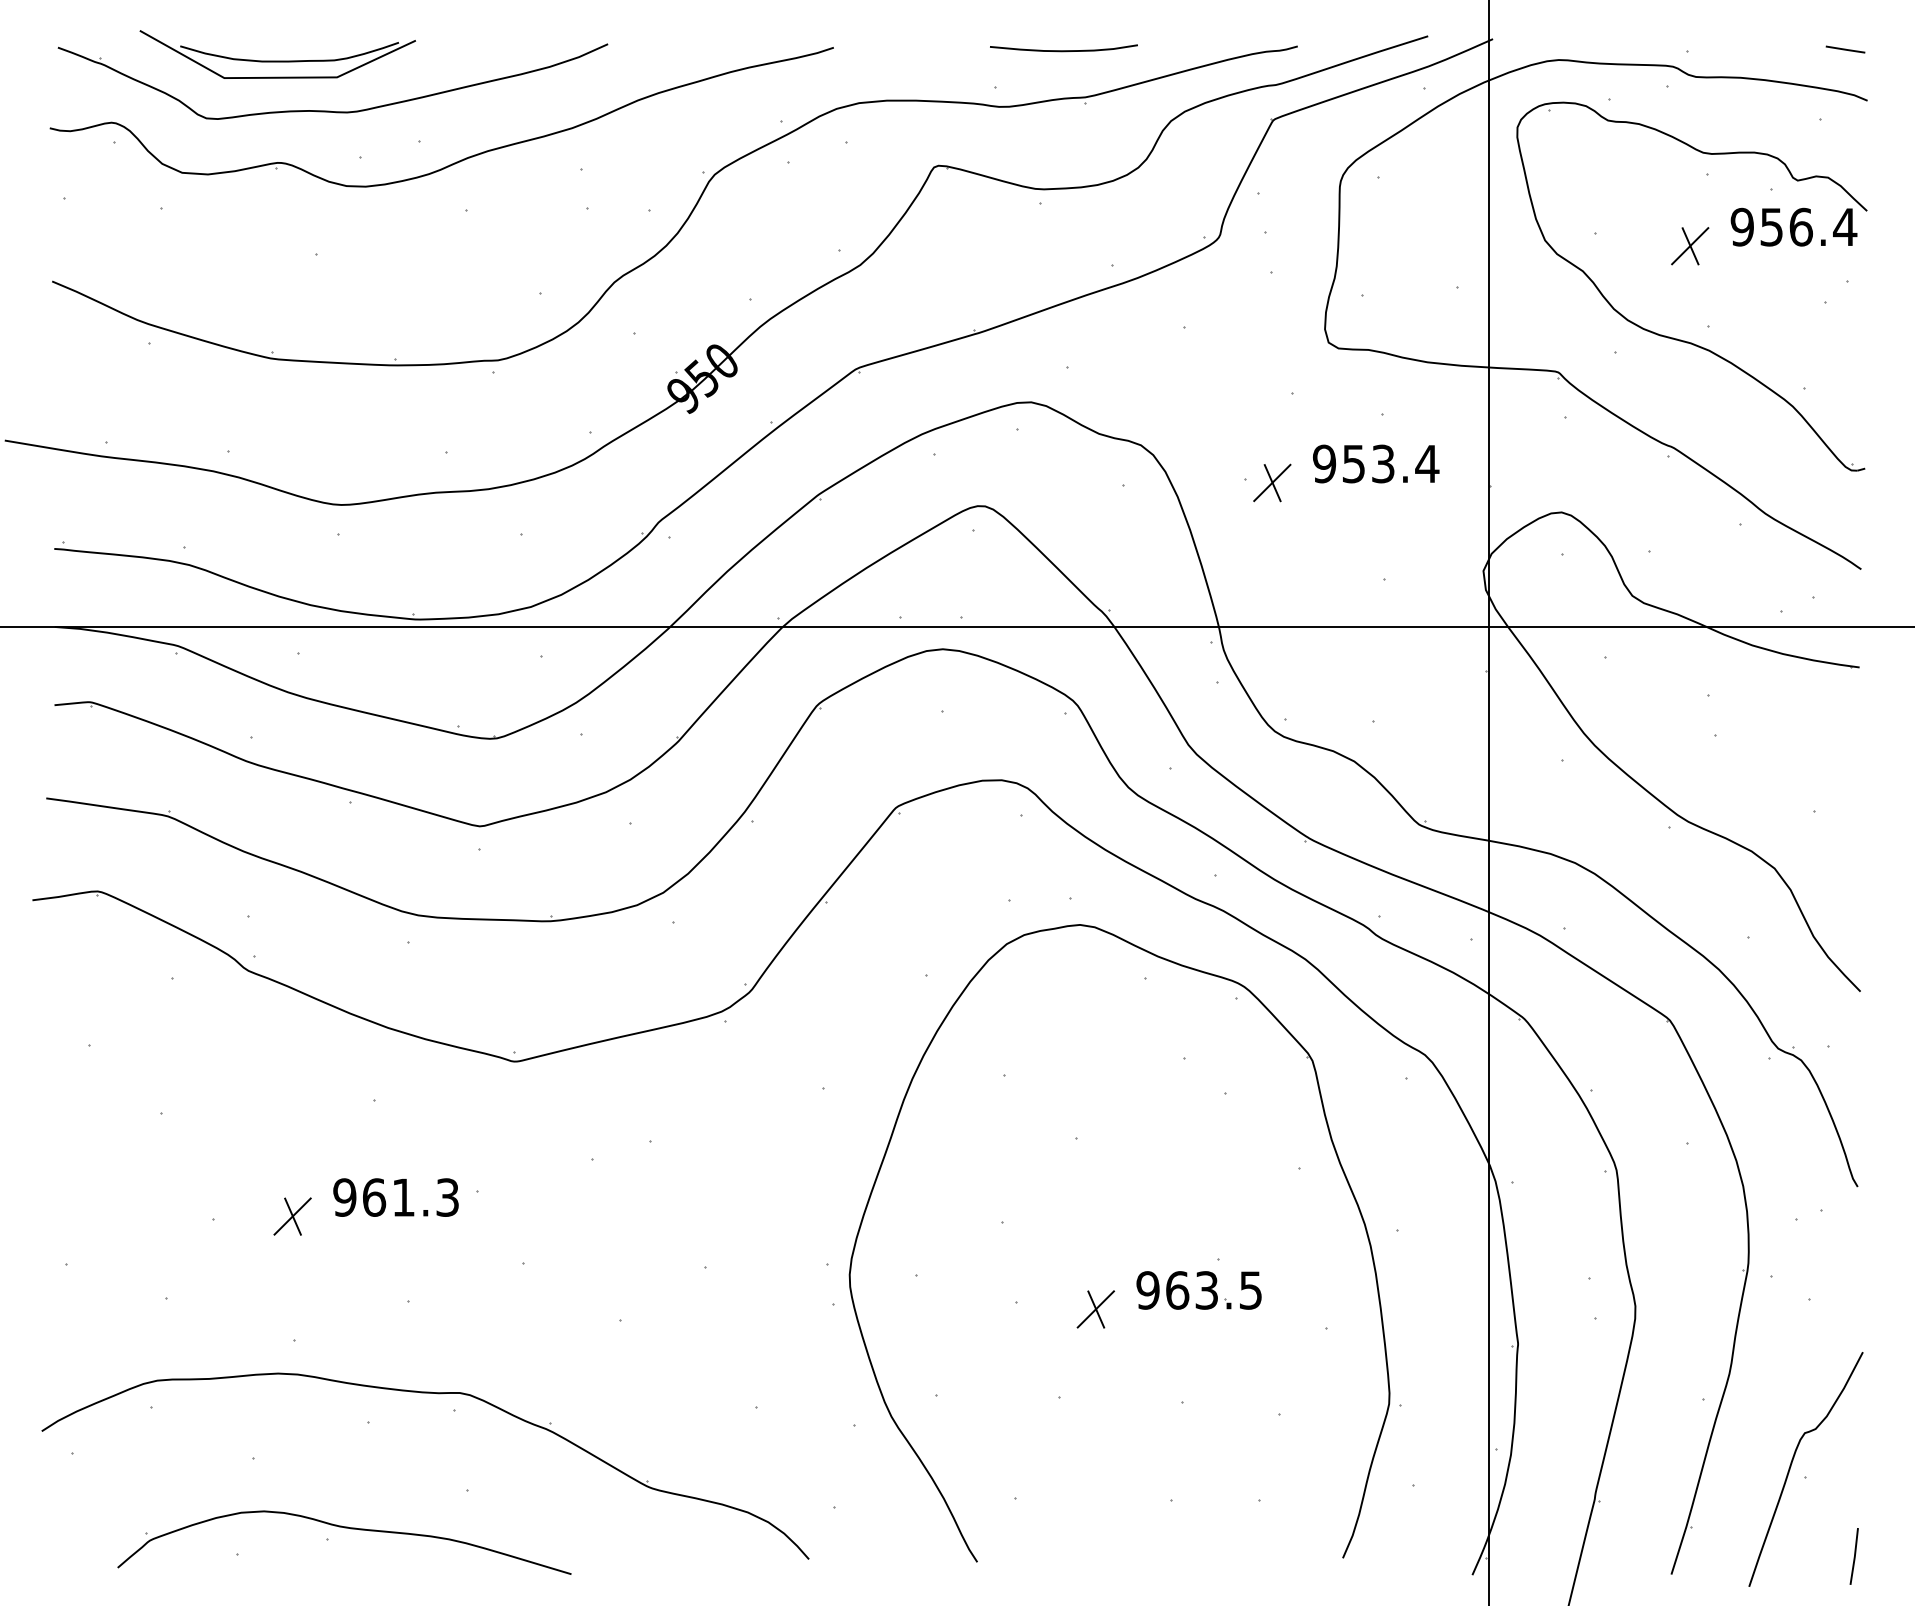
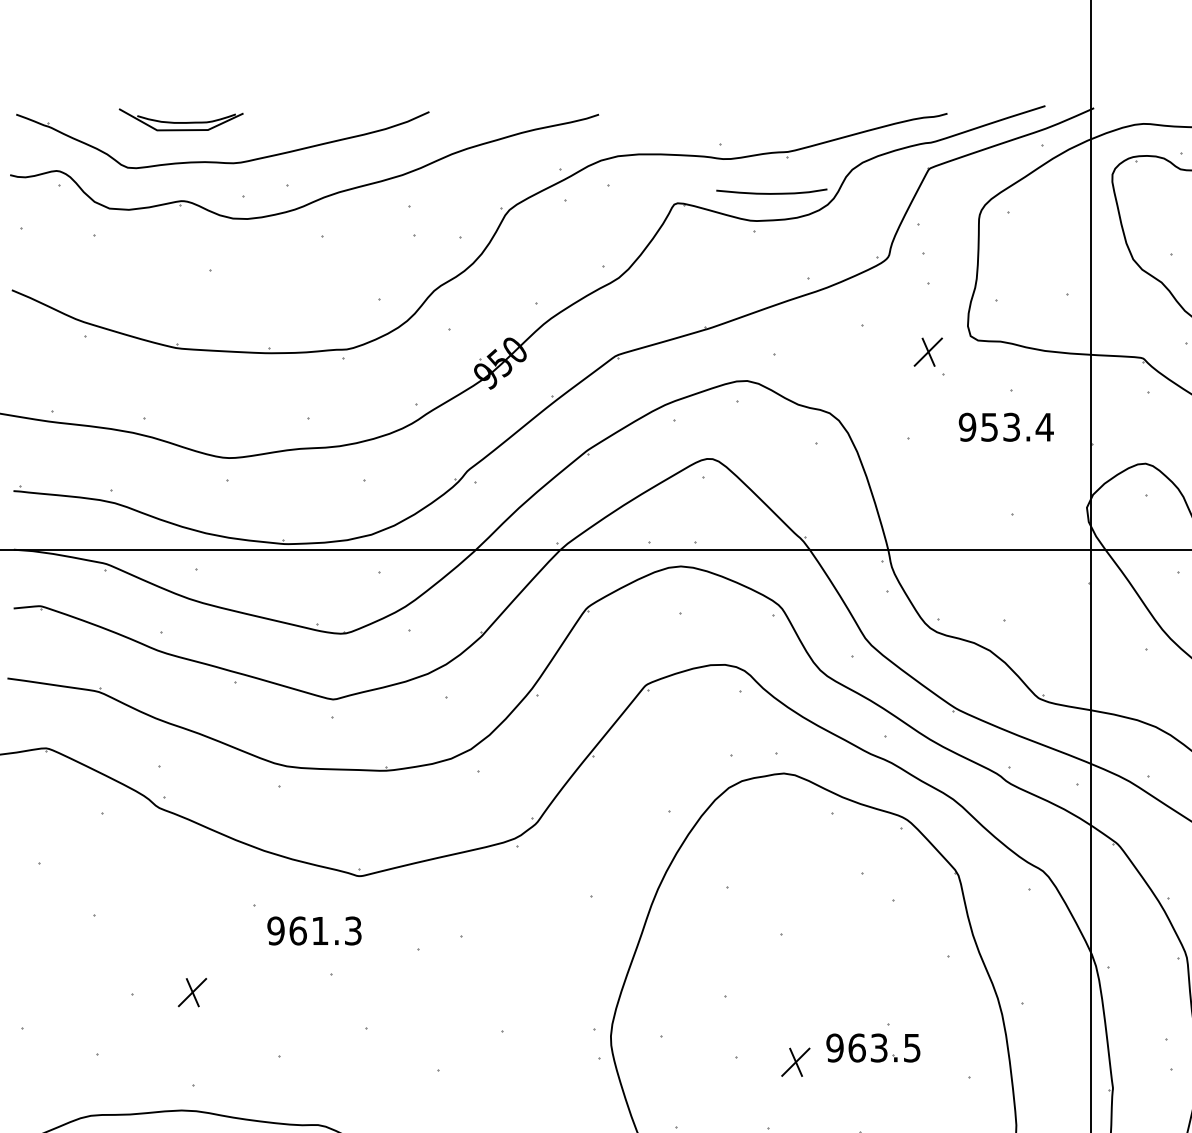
curve: (1063, 50) -> (771, 193), moved
part: (277, 54) -> (181, 119), size x0.6
part: (1272, 482) -> (928, 351), moved
text: (395, 1197) -> (314, 930), moved

